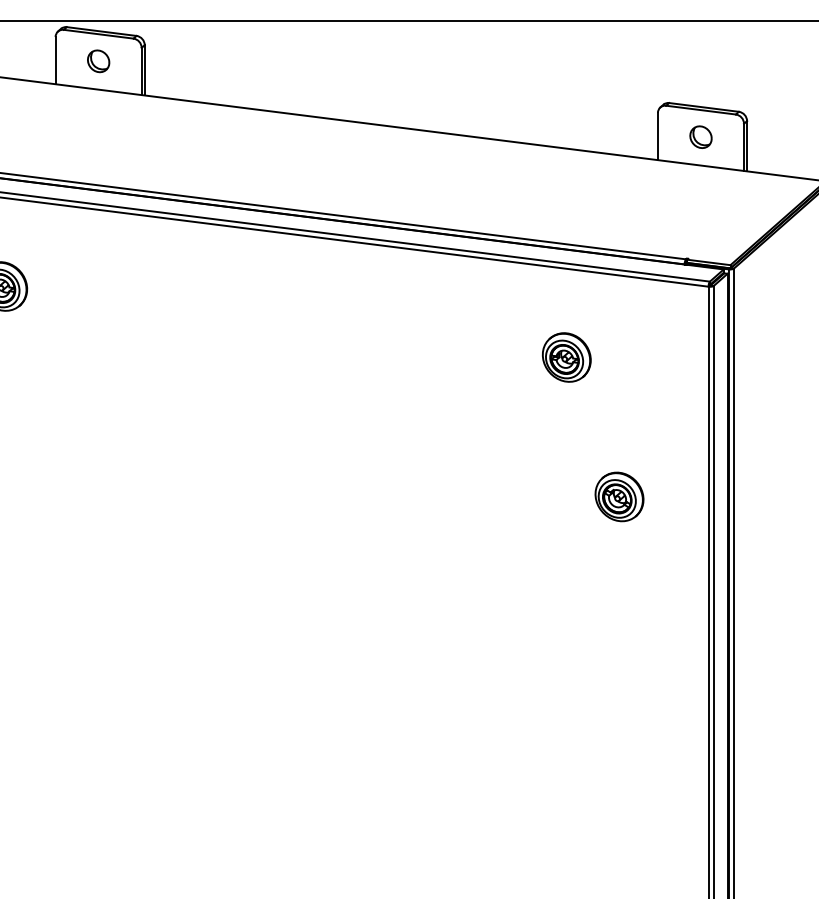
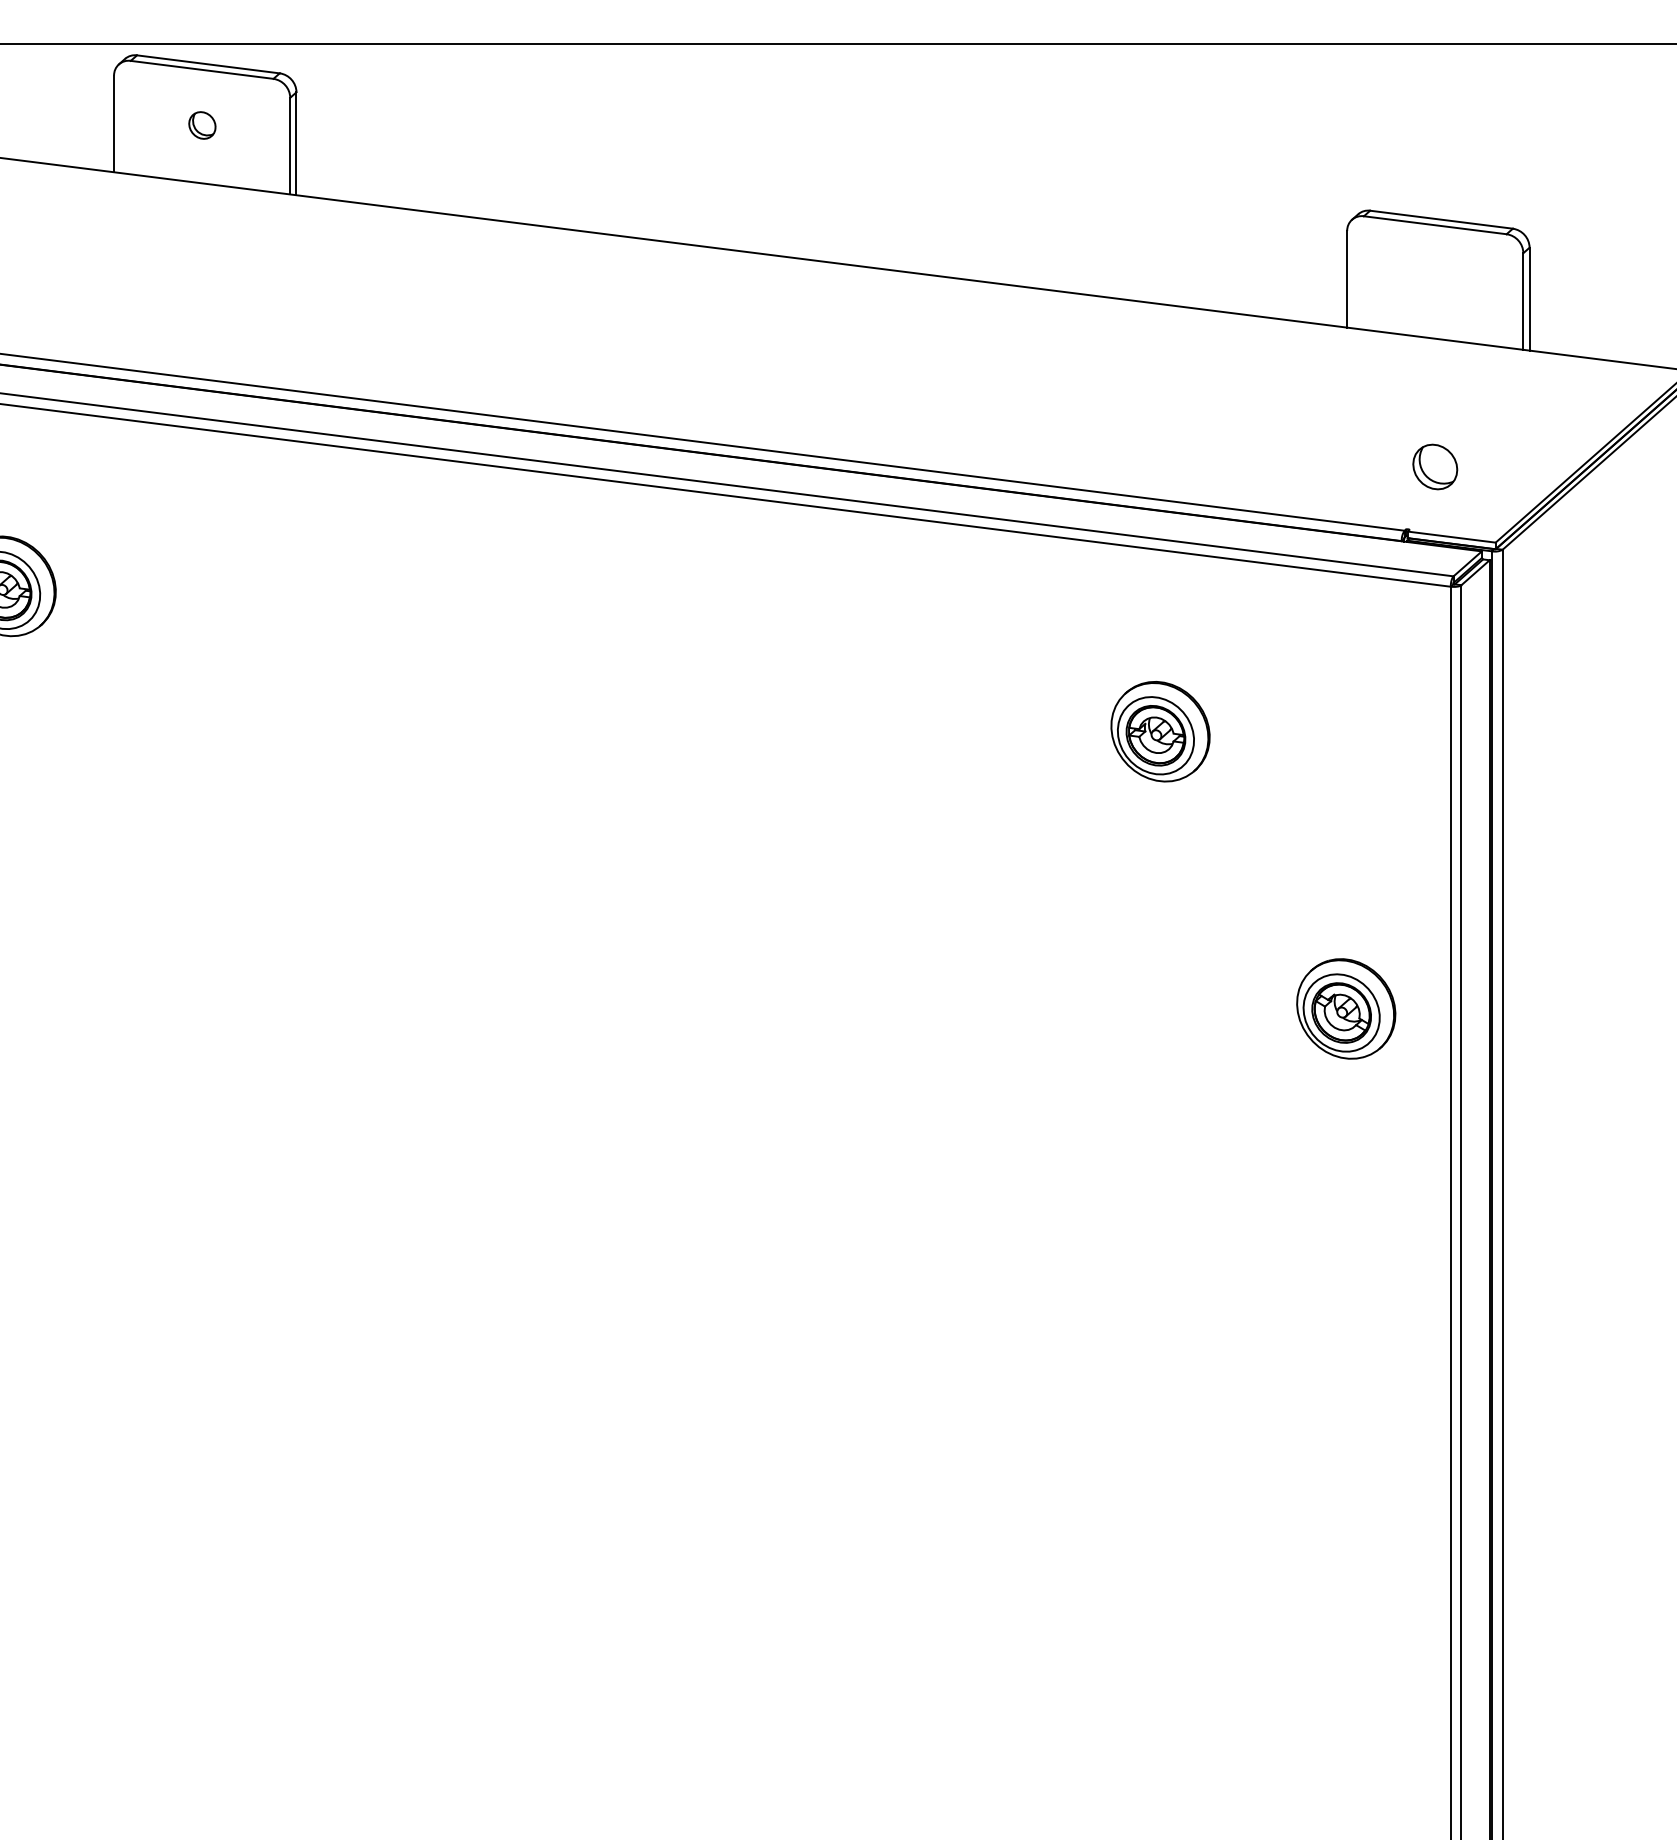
part: (98, 61) -> (201, 125), size x0.6
part: (700, 136) -> (1434, 465), moved
part: (619, 496) -> (1346, 1008), moved

